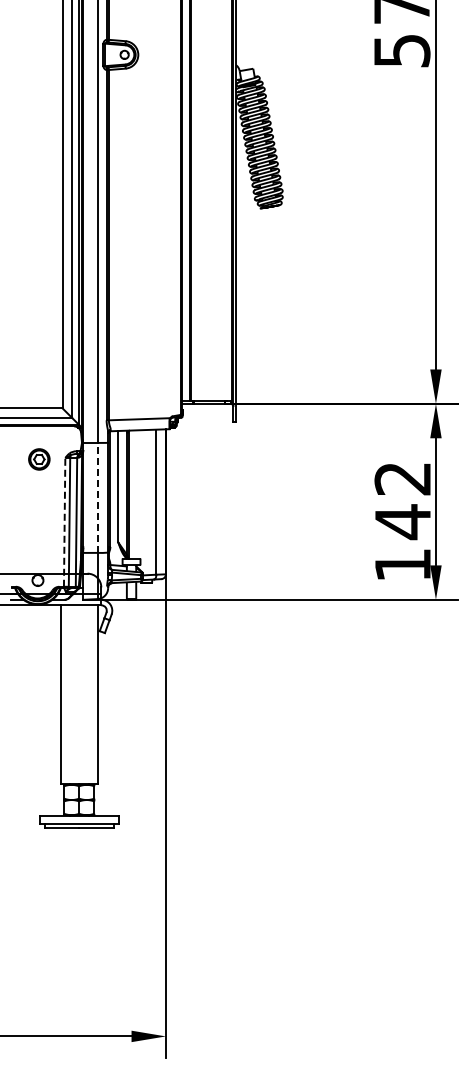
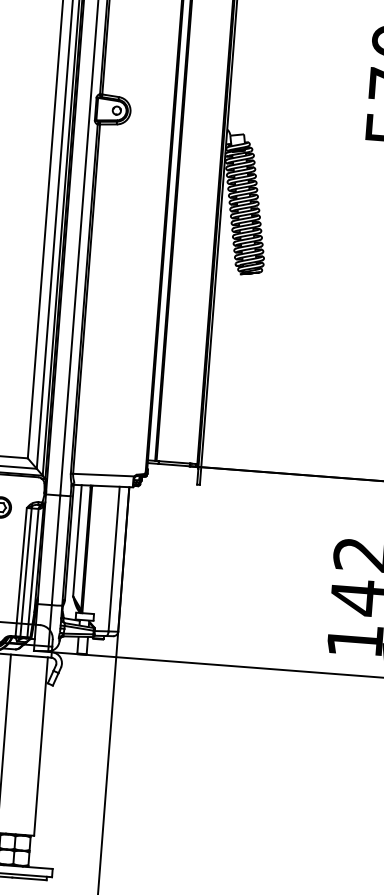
line: (97, 497) -> (55, 549), dashed -> solid
line: (64, 521) -> (21, 571), dashed -> solid

